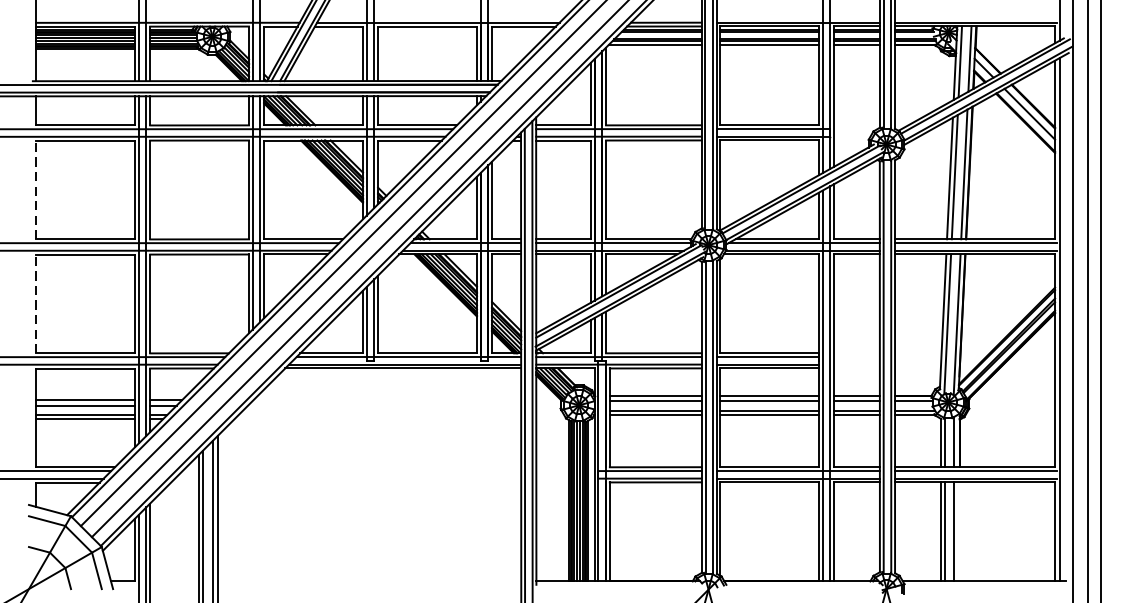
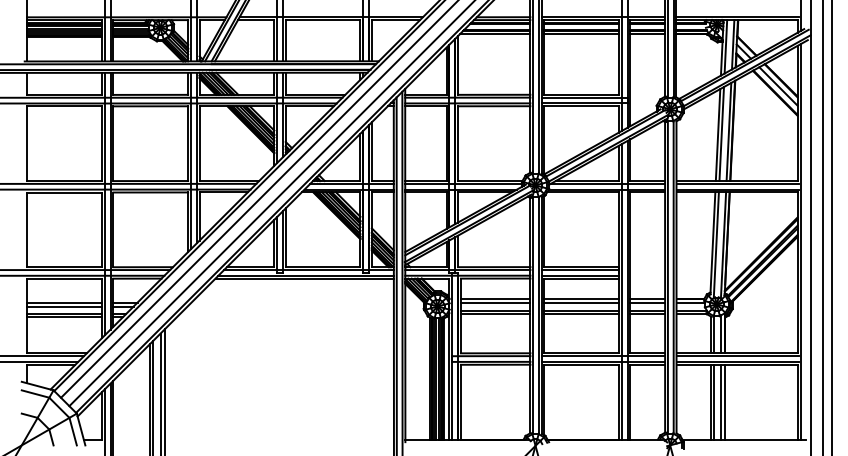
line: (36, 189) -> (27, 143), dashed -> solid
line: (36, 303) -> (27, 229), dashed -> solid
line: (959, 530) -> (725, 401), added

